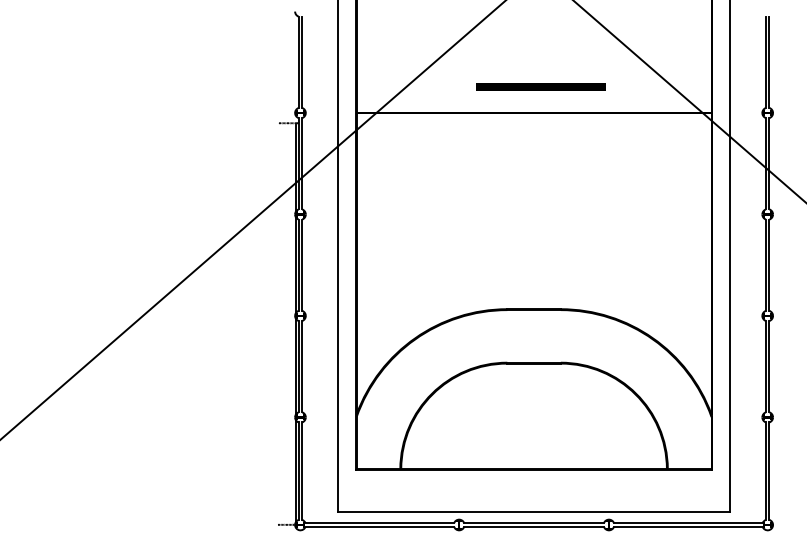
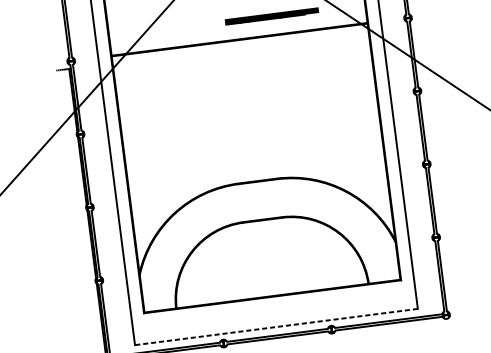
part: (540, 86) -> (271, 16), moved
line: (533, 511) -> (276, 326), solid -> dashed

